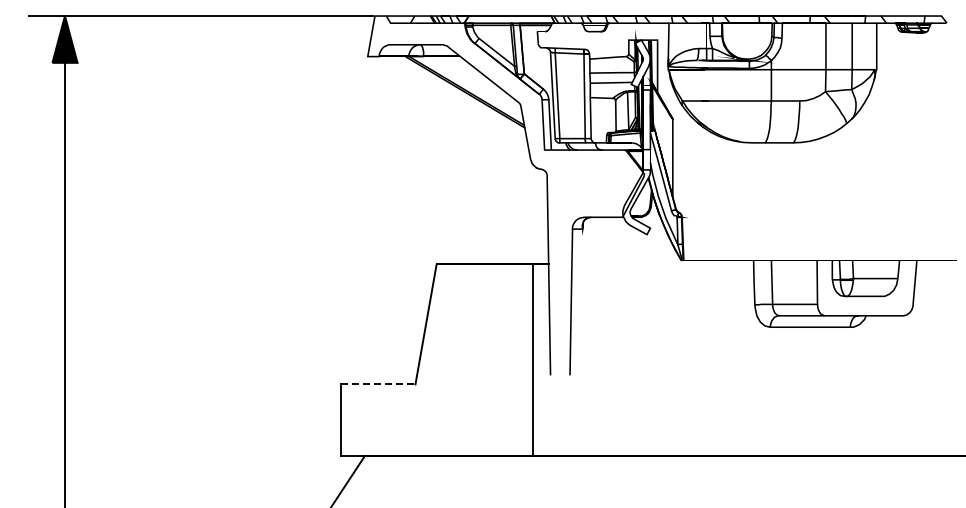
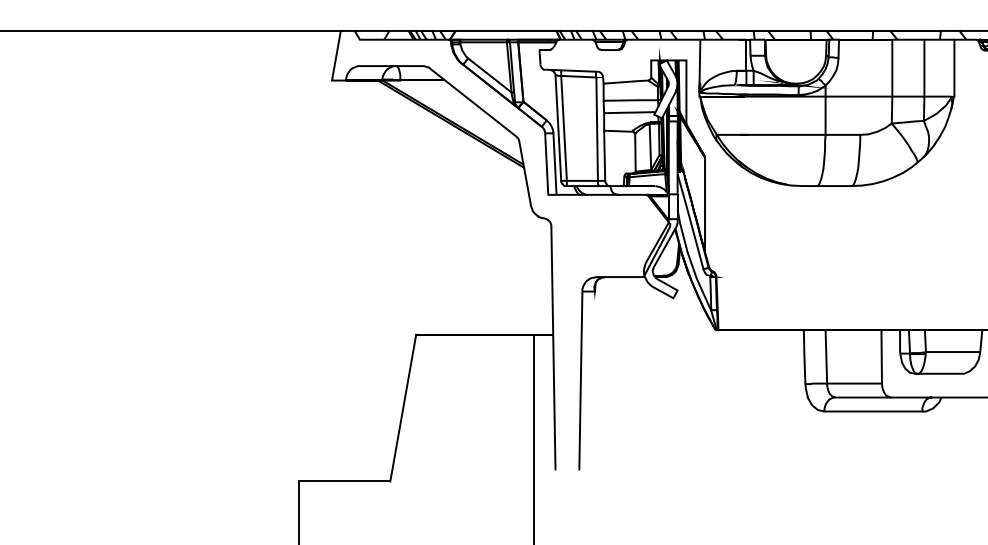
line: (378, 384) -> (345, 481), dashed -> solid

